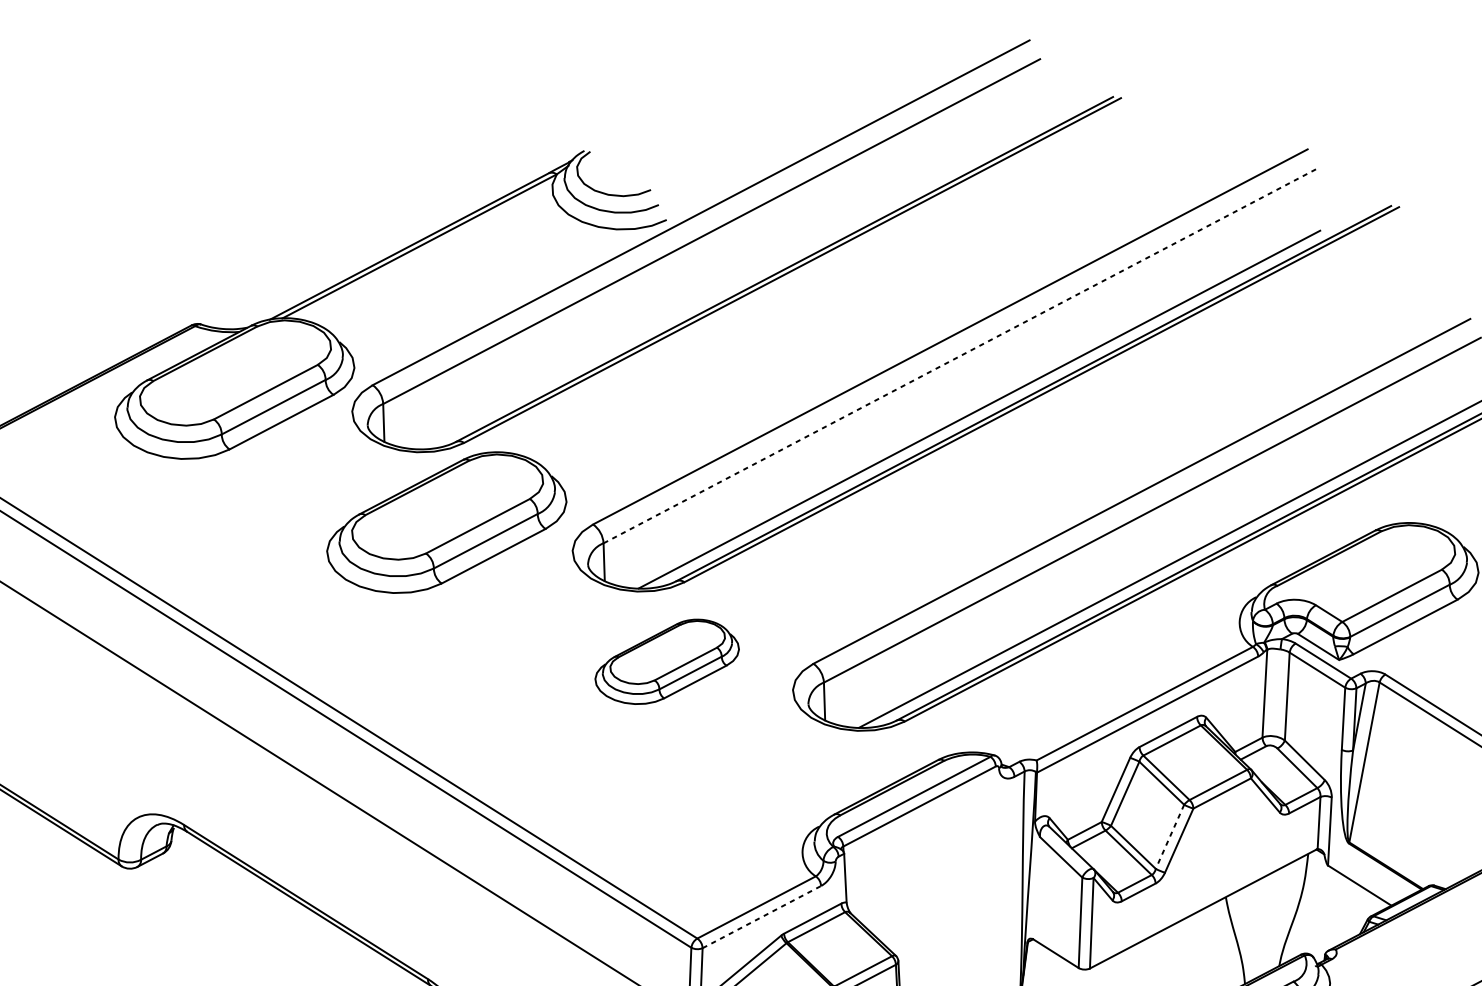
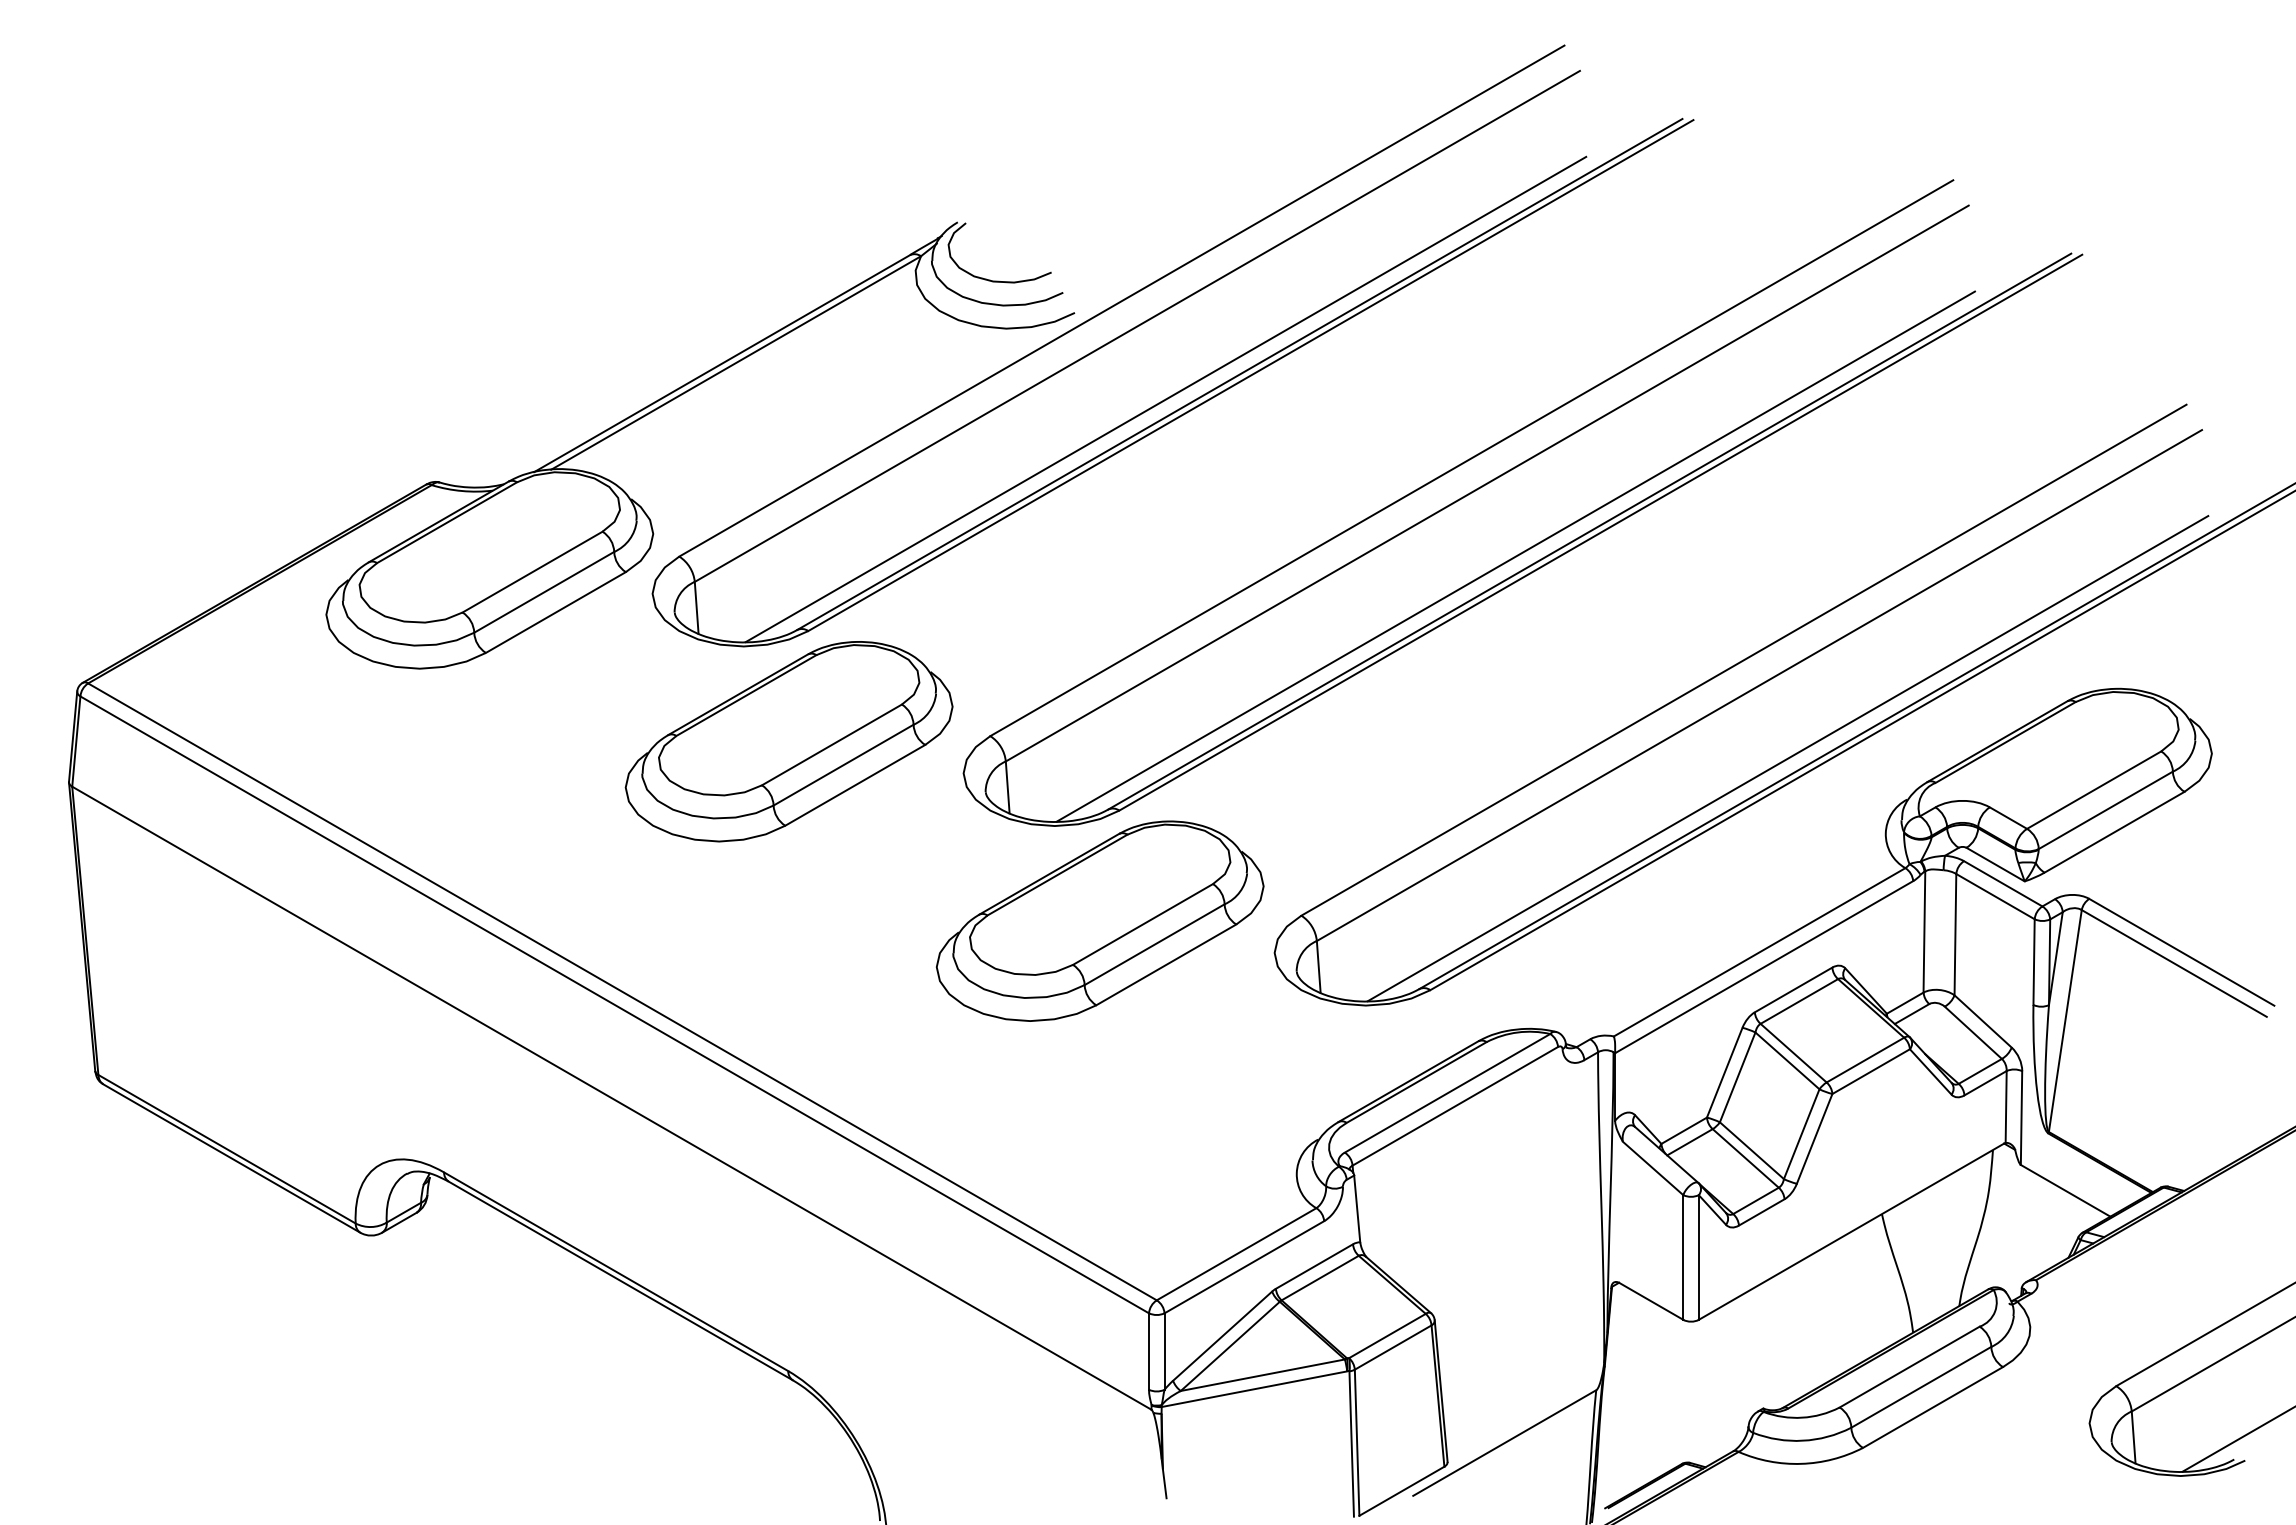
line: (729, 285) -> (1165, 399), added
line: (961, 355) -> (1487, 483), dashed -> solid
part: (666, 661) -> (1099, 920), size x1.67
line: (1169, 837) -> (1801, 1134), dashed -> solid
line: (761, 917) -> (1244, 1267), dashed -> solid

